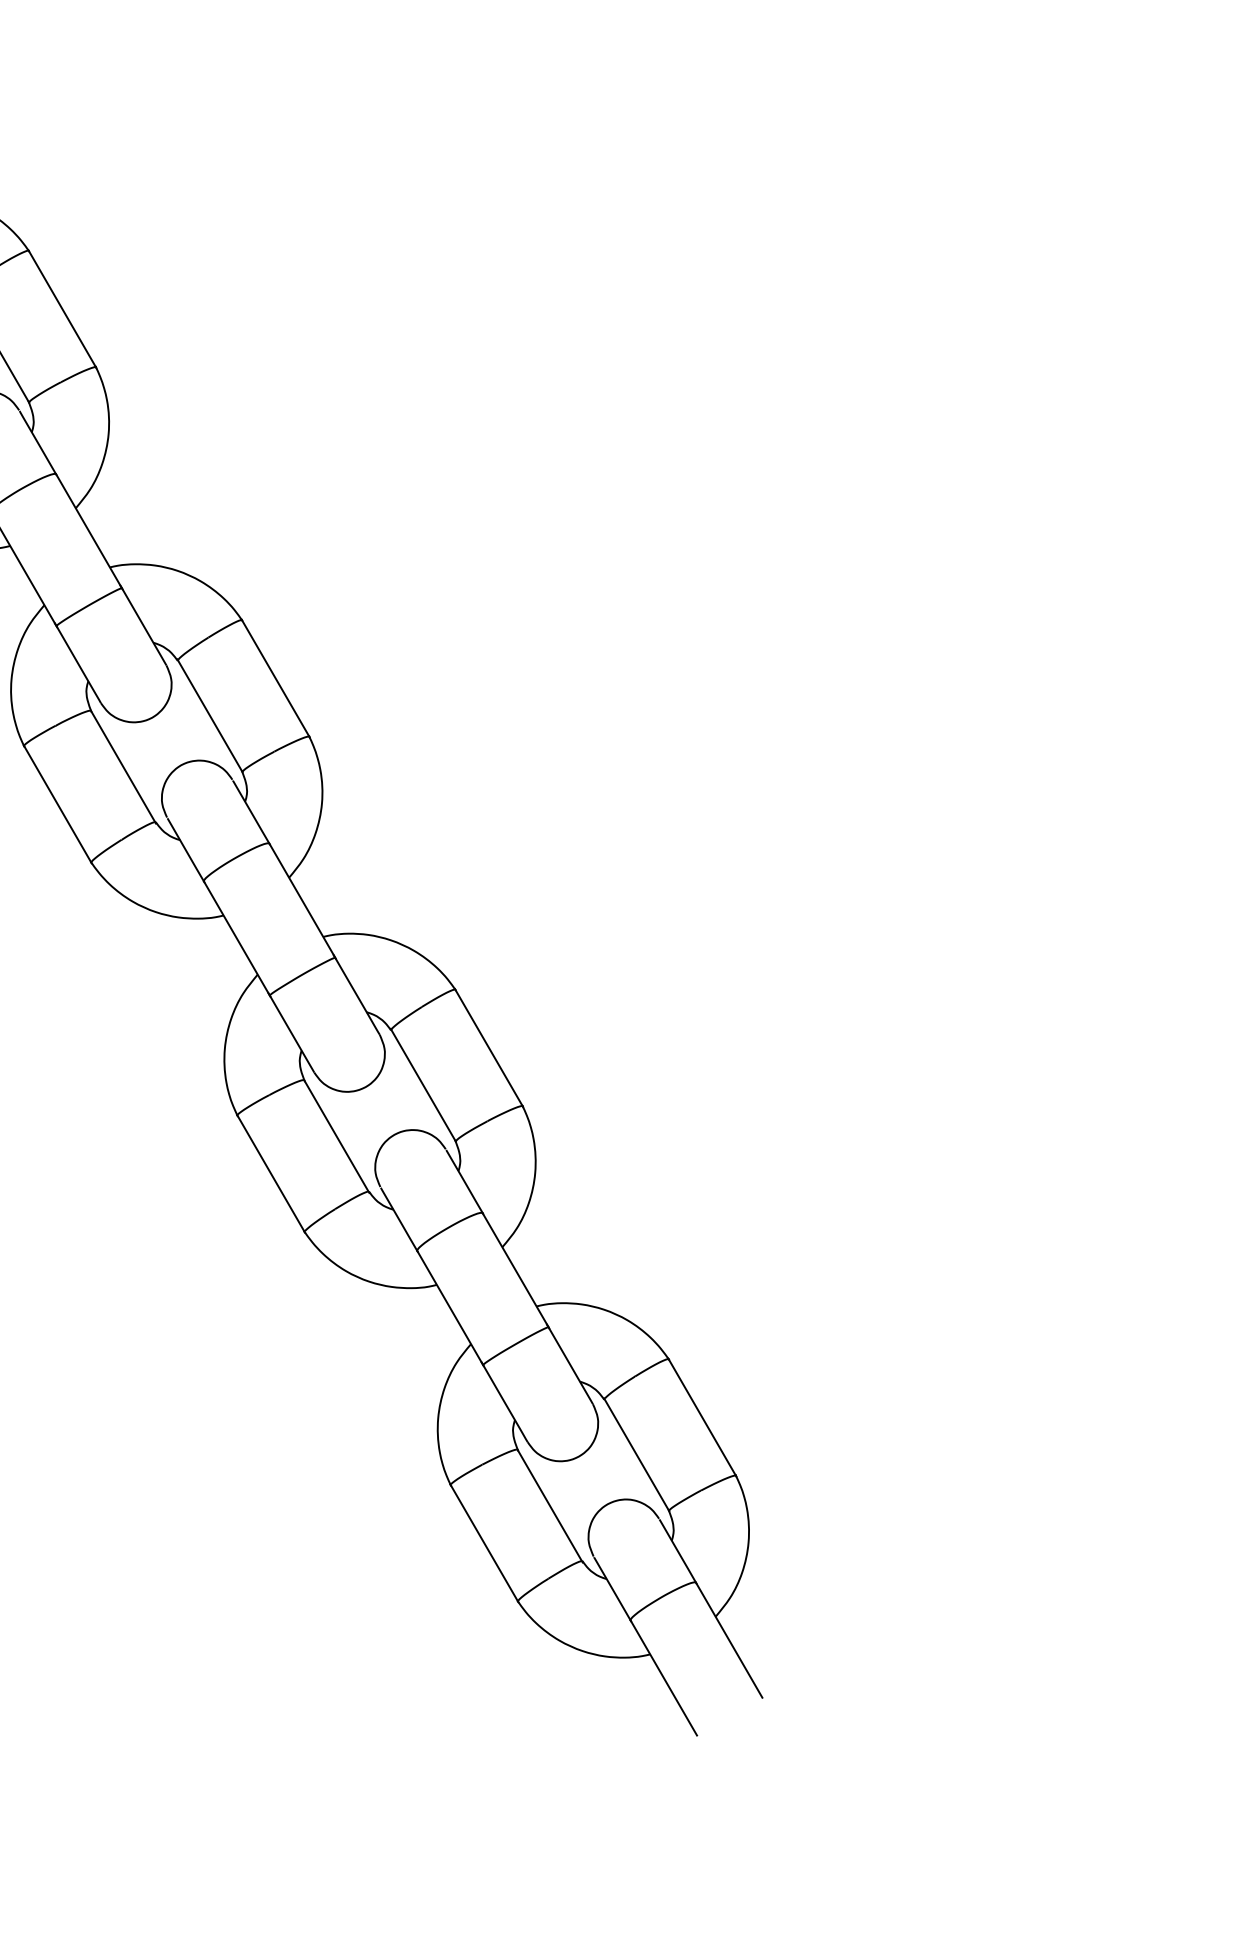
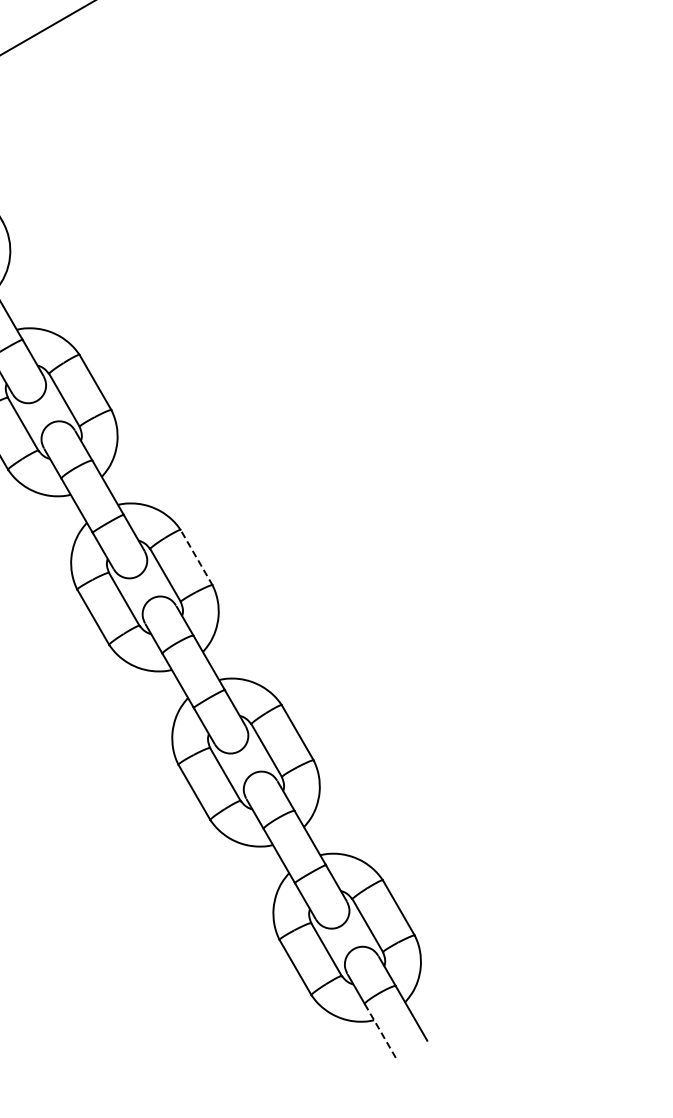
line: (275, 678) -> (196, 557), solid -> dashed
line: (663, 1678) -> (380, 1031), solid -> dashed

